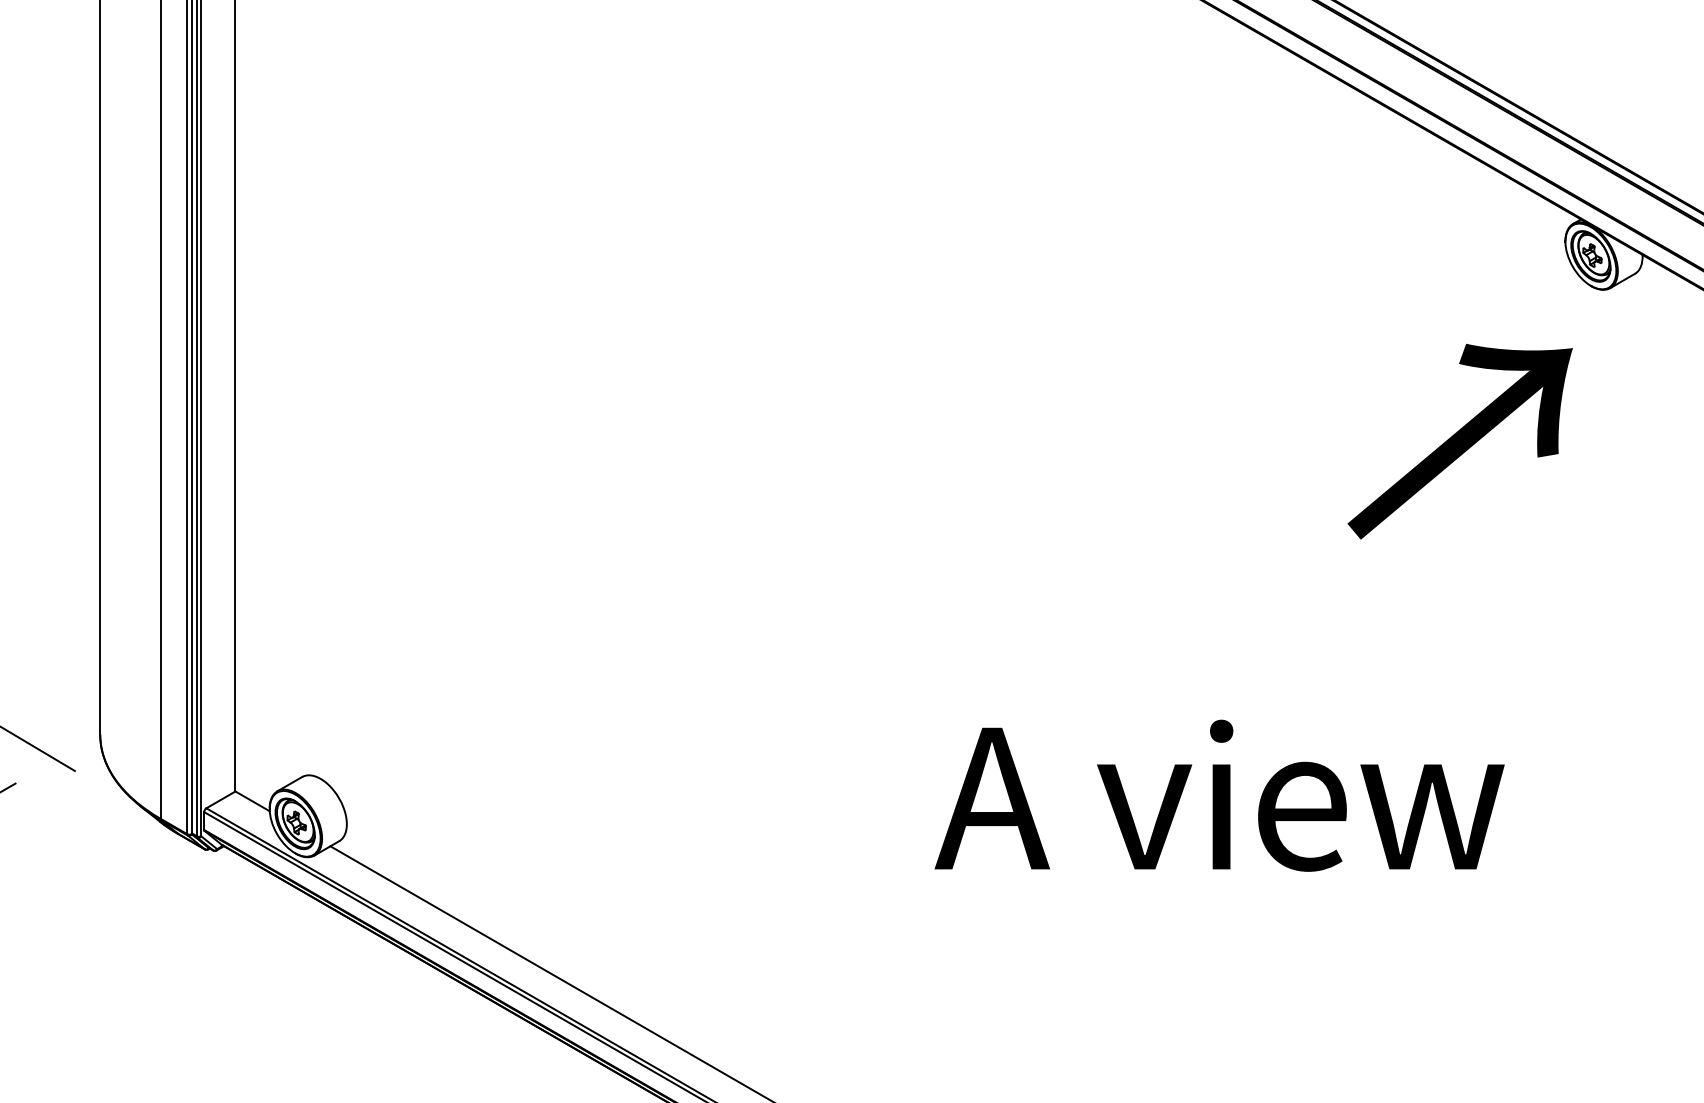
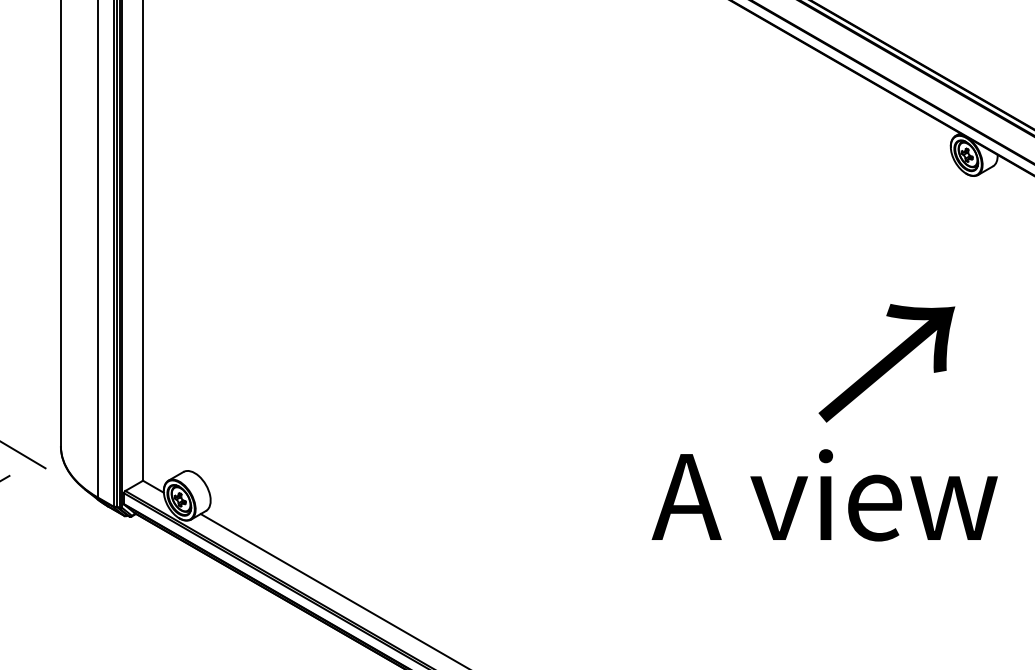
text: (1459, 442) -> (886, 363), moved
text: (1219, 796) -> (824, 495), moved

